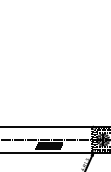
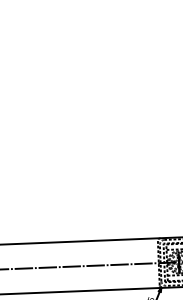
hatch: (49, 145) -> (80, 276), removed

